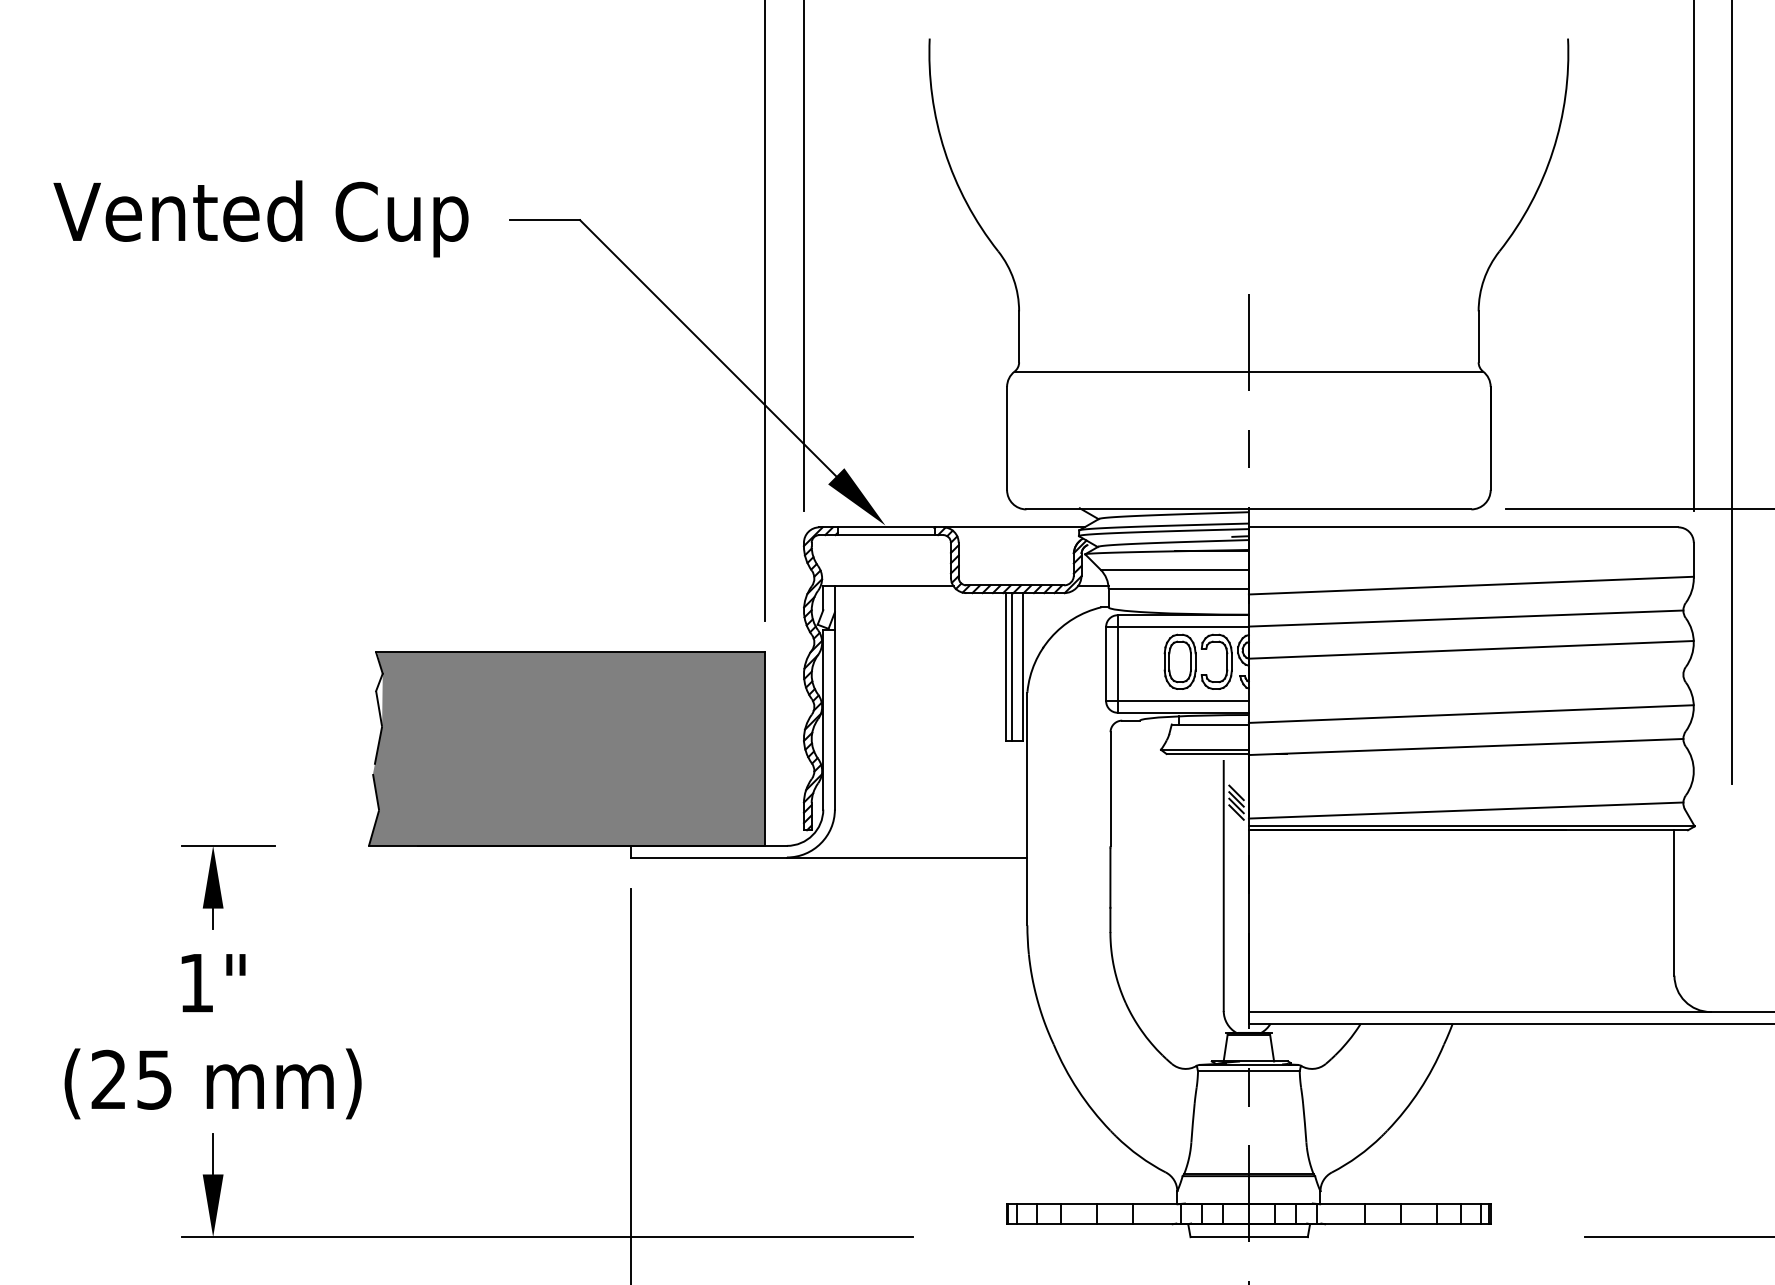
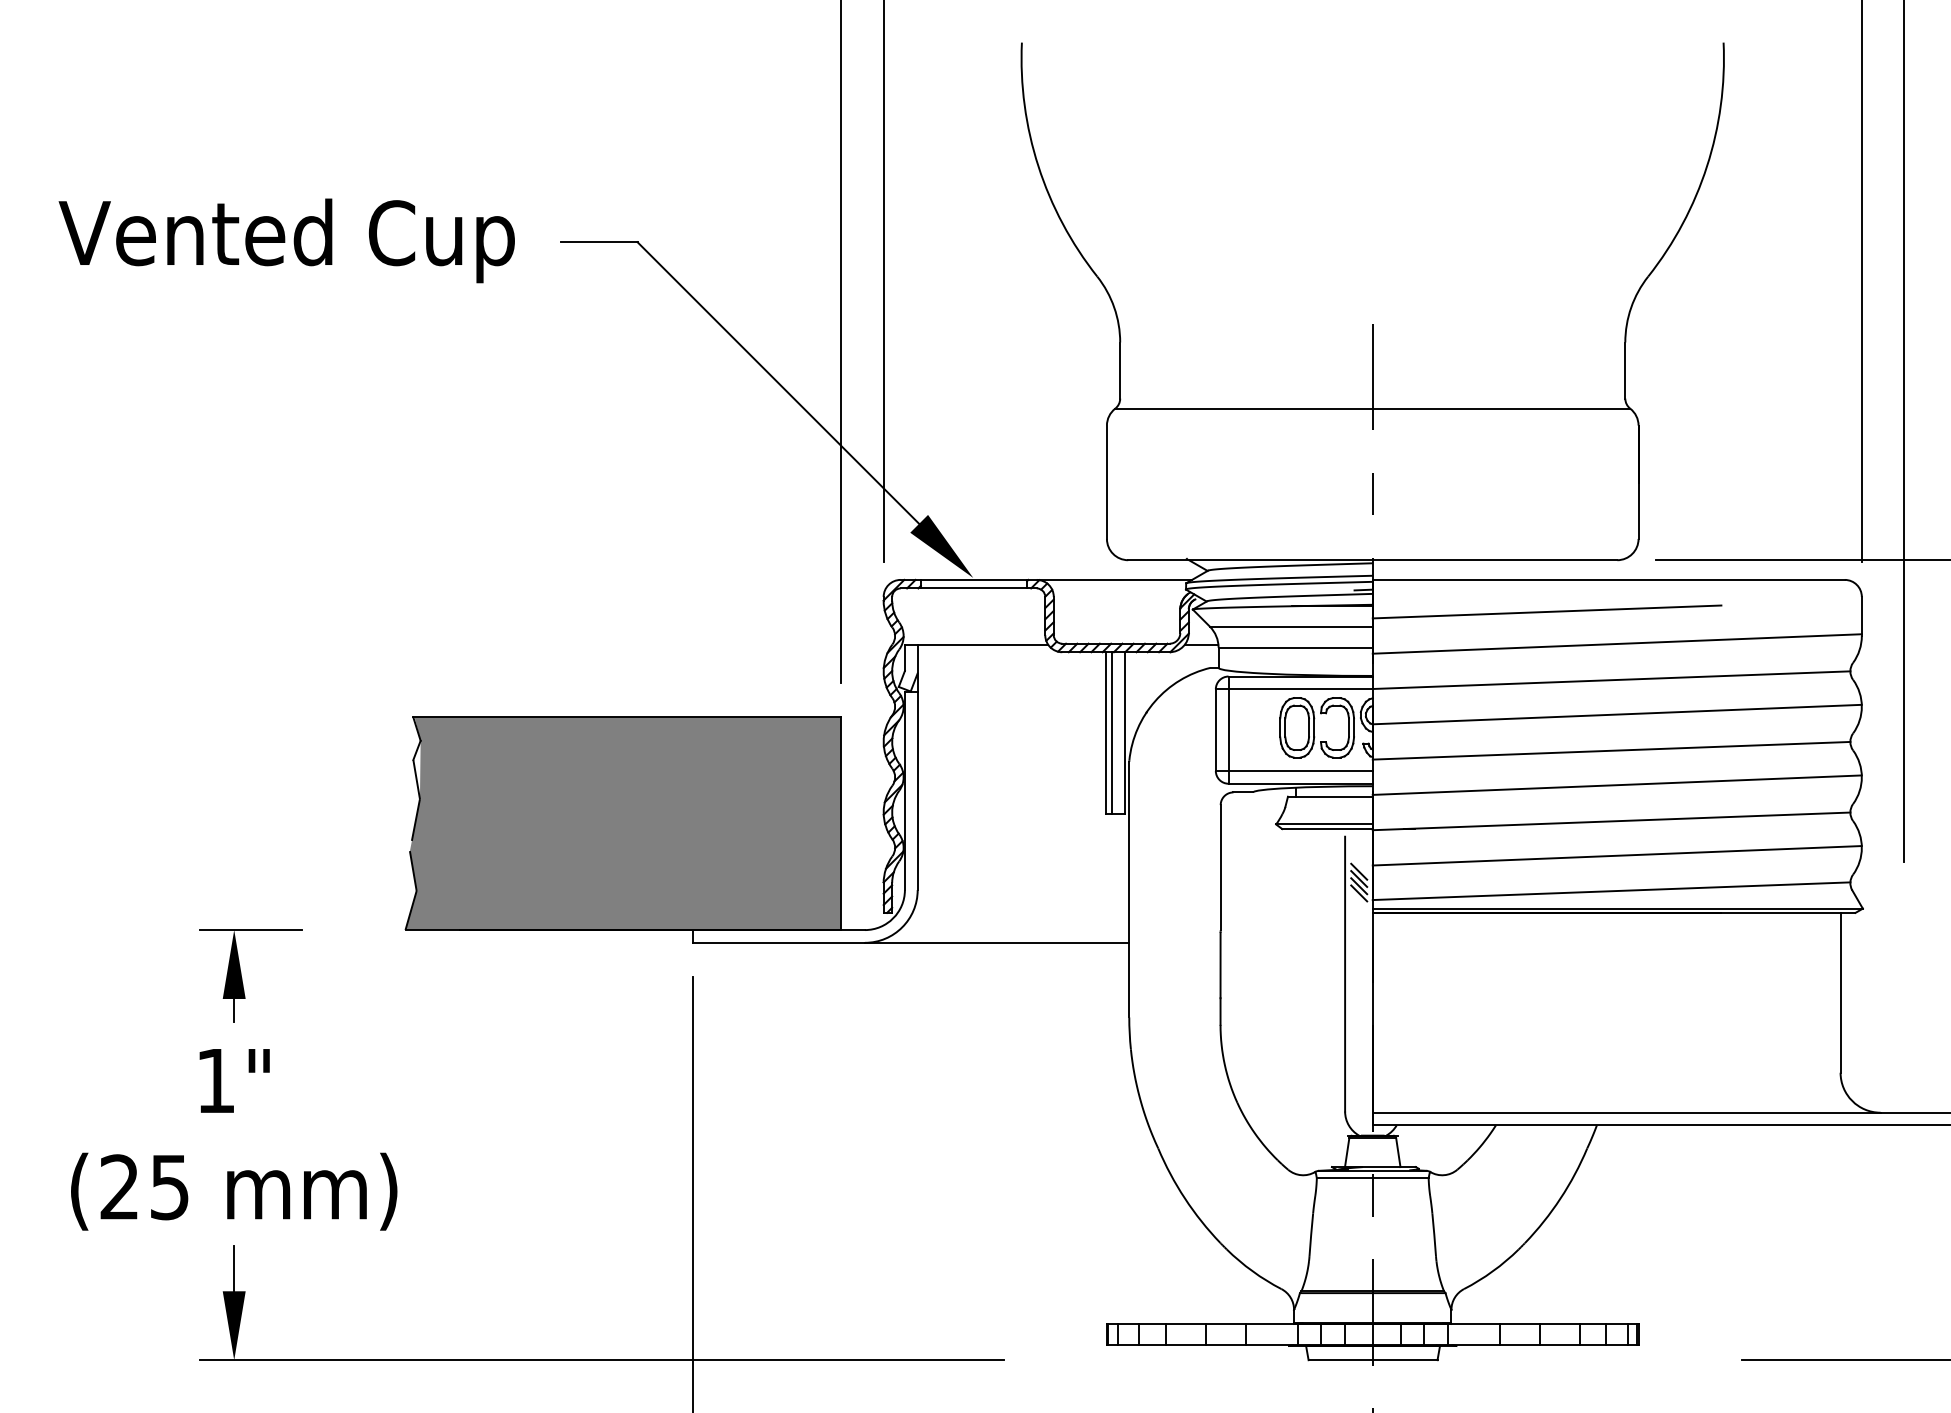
line: (1406, 556) -> (1546, 611), added
line: (1466, 682) -> (1611, 750), added
line: (1470, 778) -> (1616, 855), added

